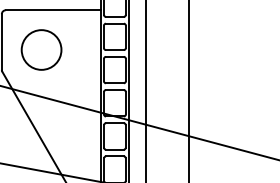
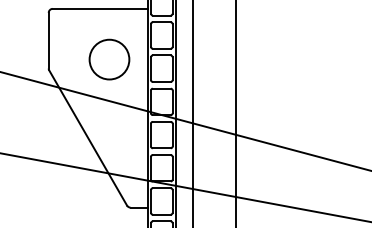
circle: (41, 49) -> (109, 59), moved

